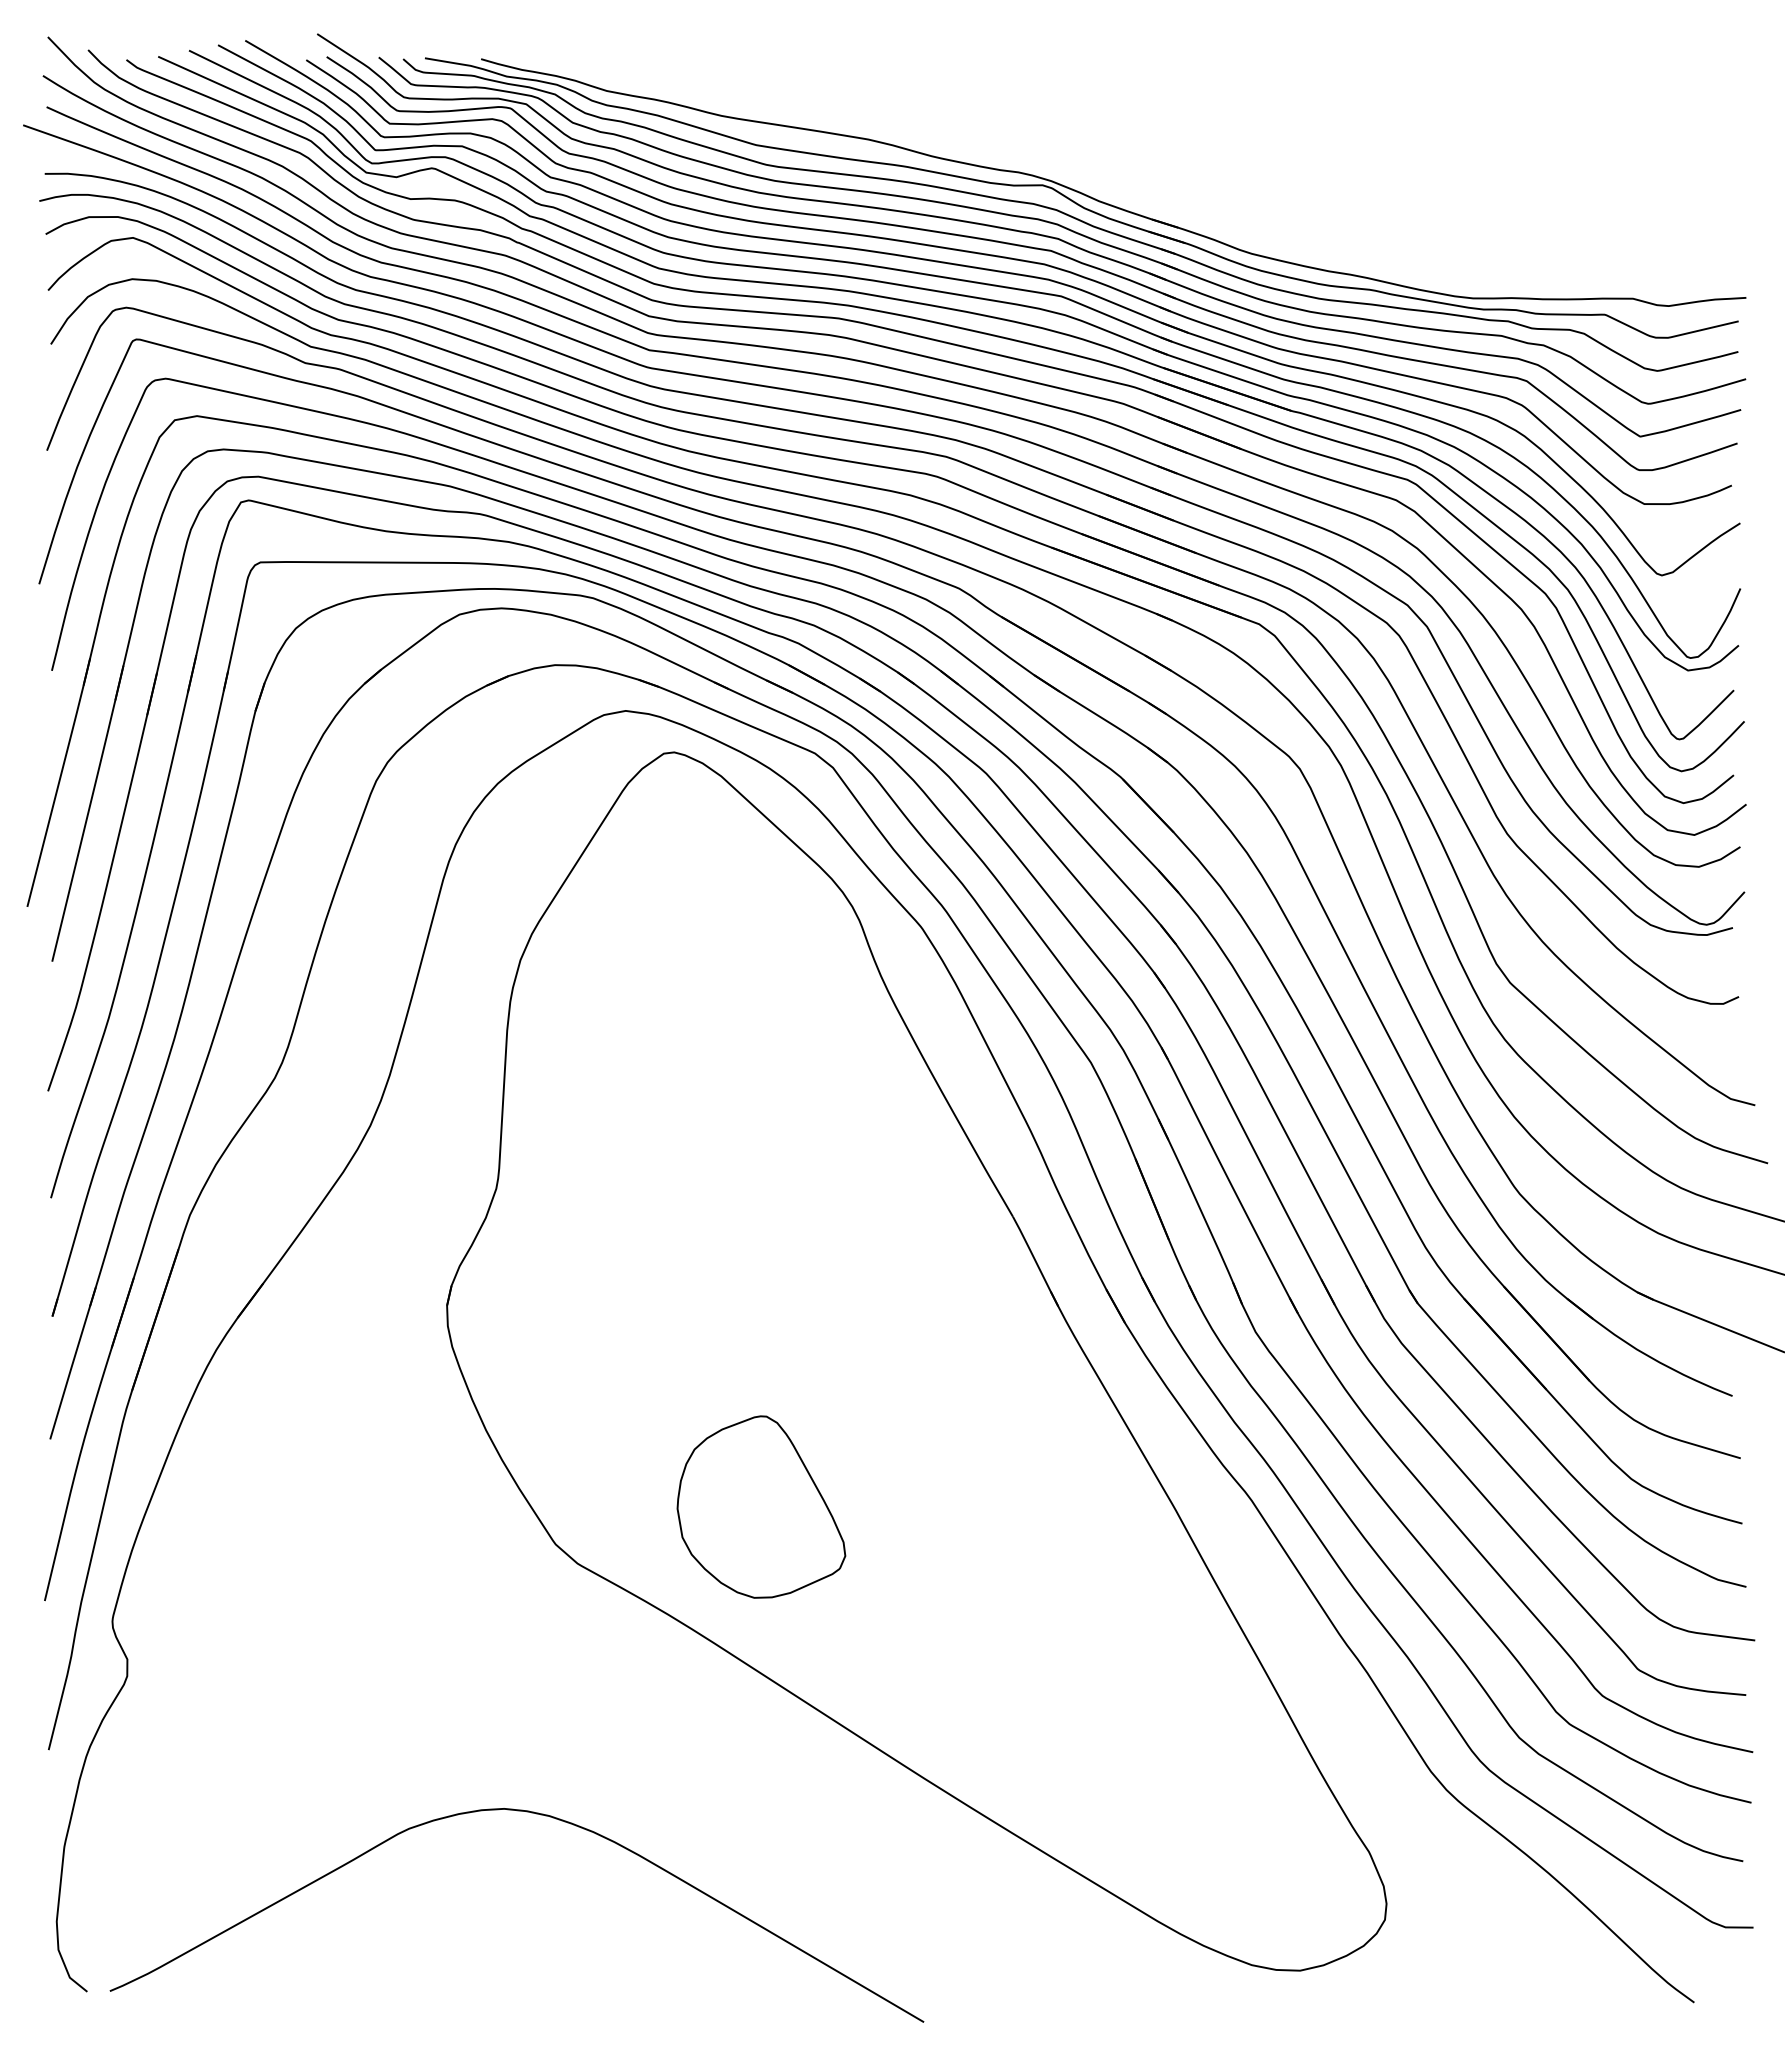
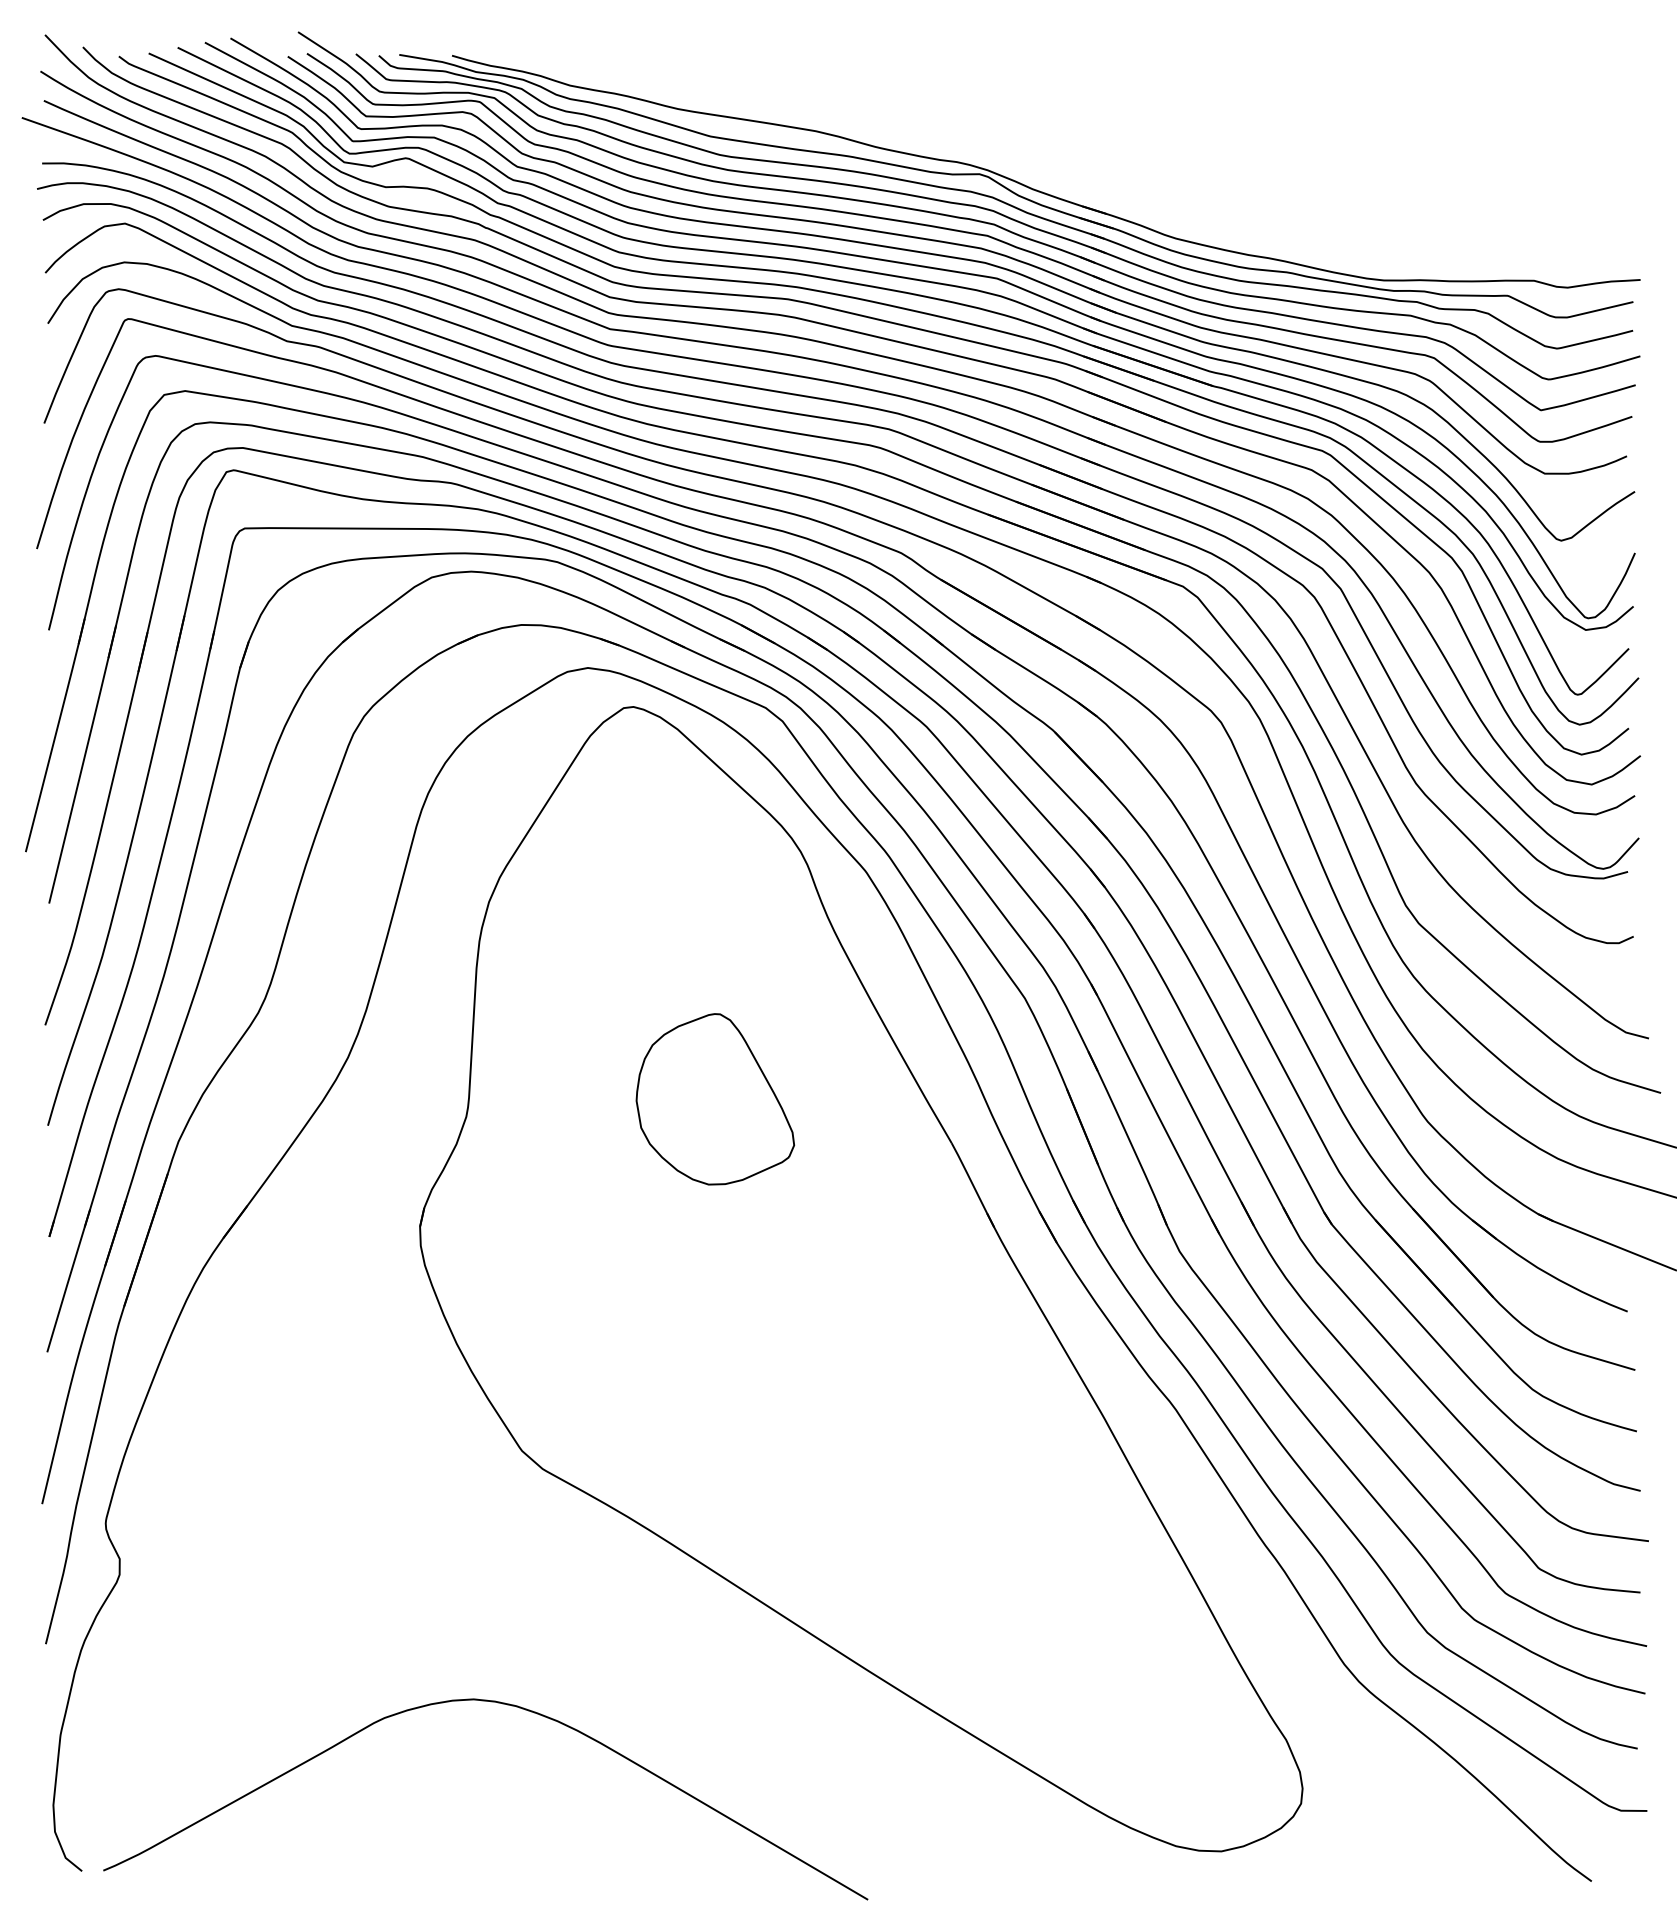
part: (761, 1506) -> (715, 1098), moved

